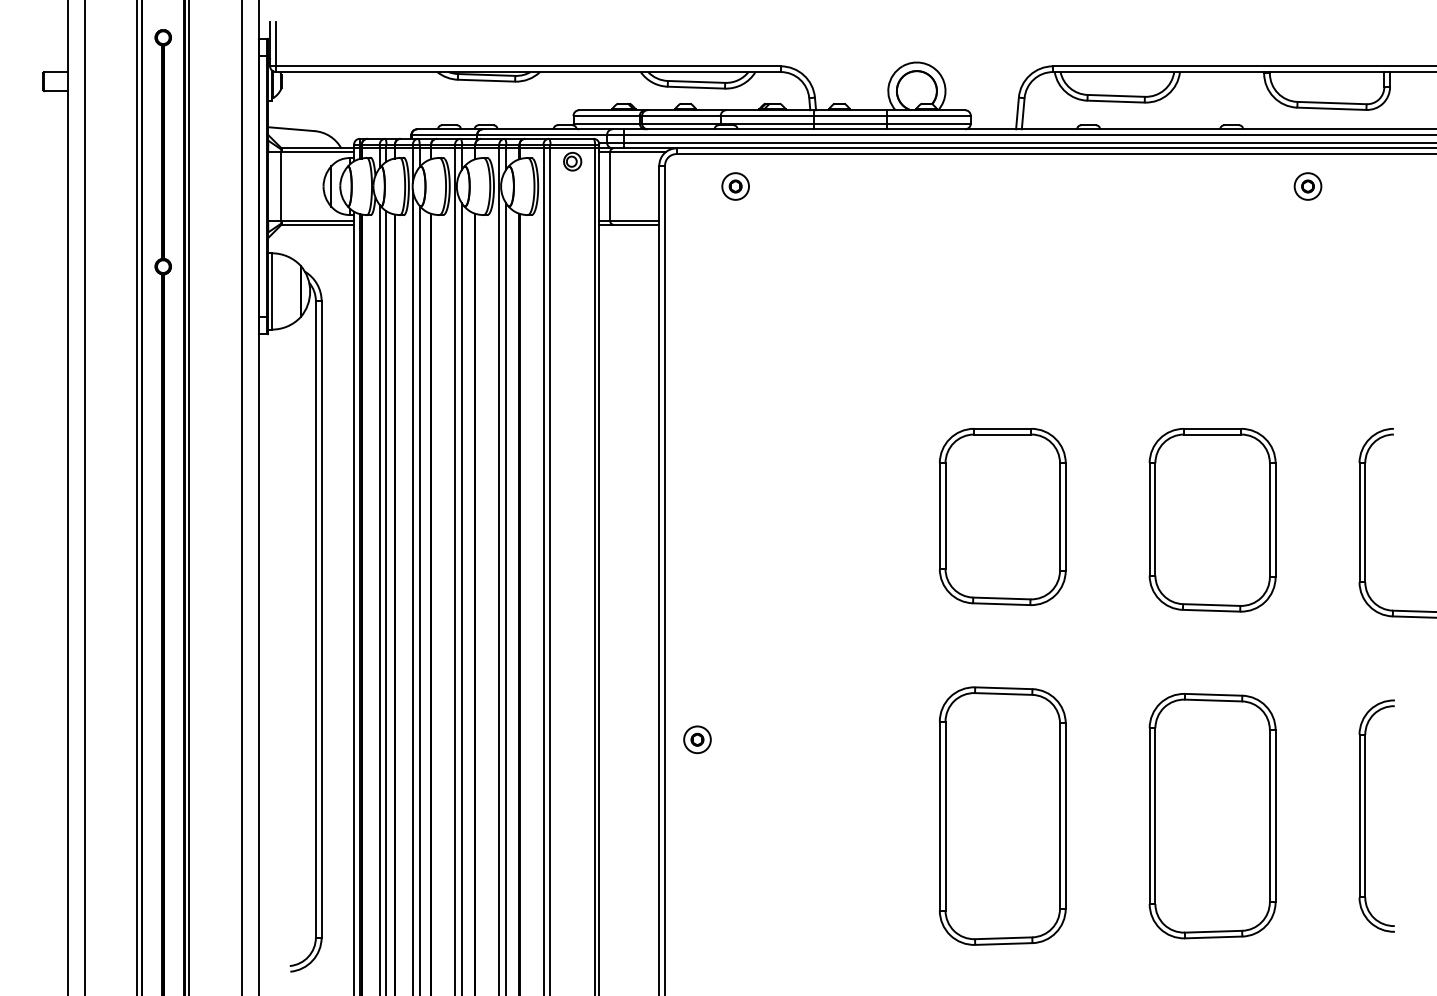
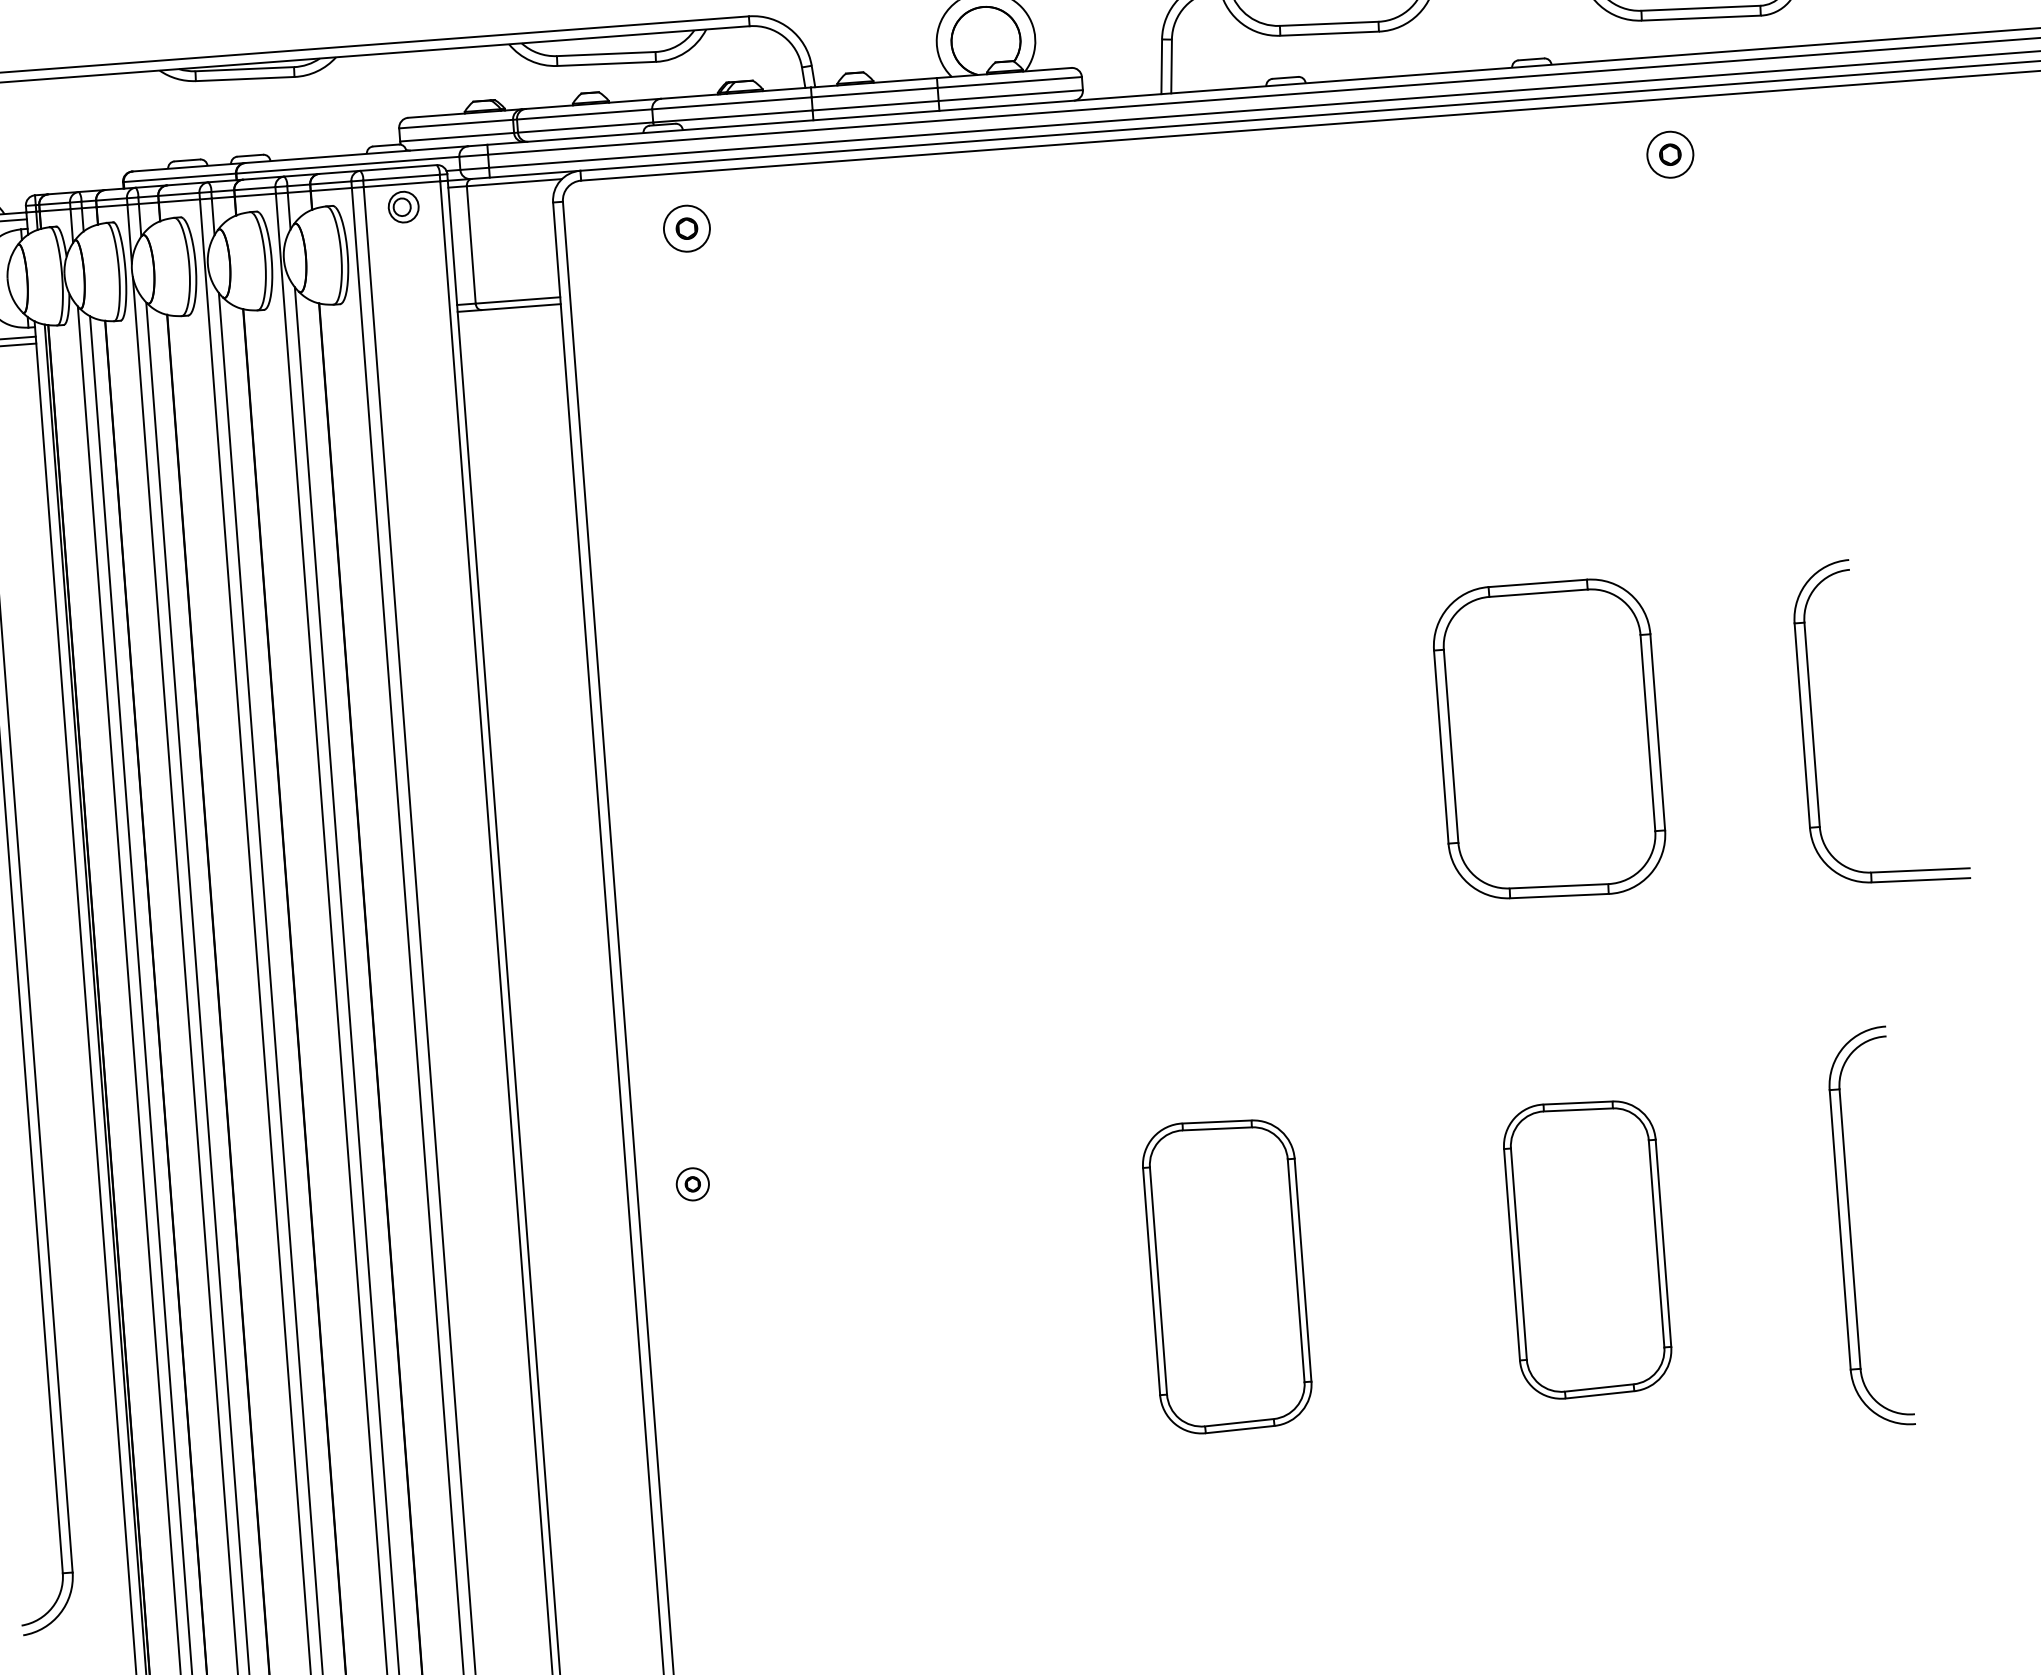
part: (1002, 516) -> (1188, 761), removed
part: (697, 739) -> (692, 1183), size x0.7
part: (1002, 815) -> (1226, 1274), size x0.7
part: (1212, 816) -> (1587, 1249), size x0.7

